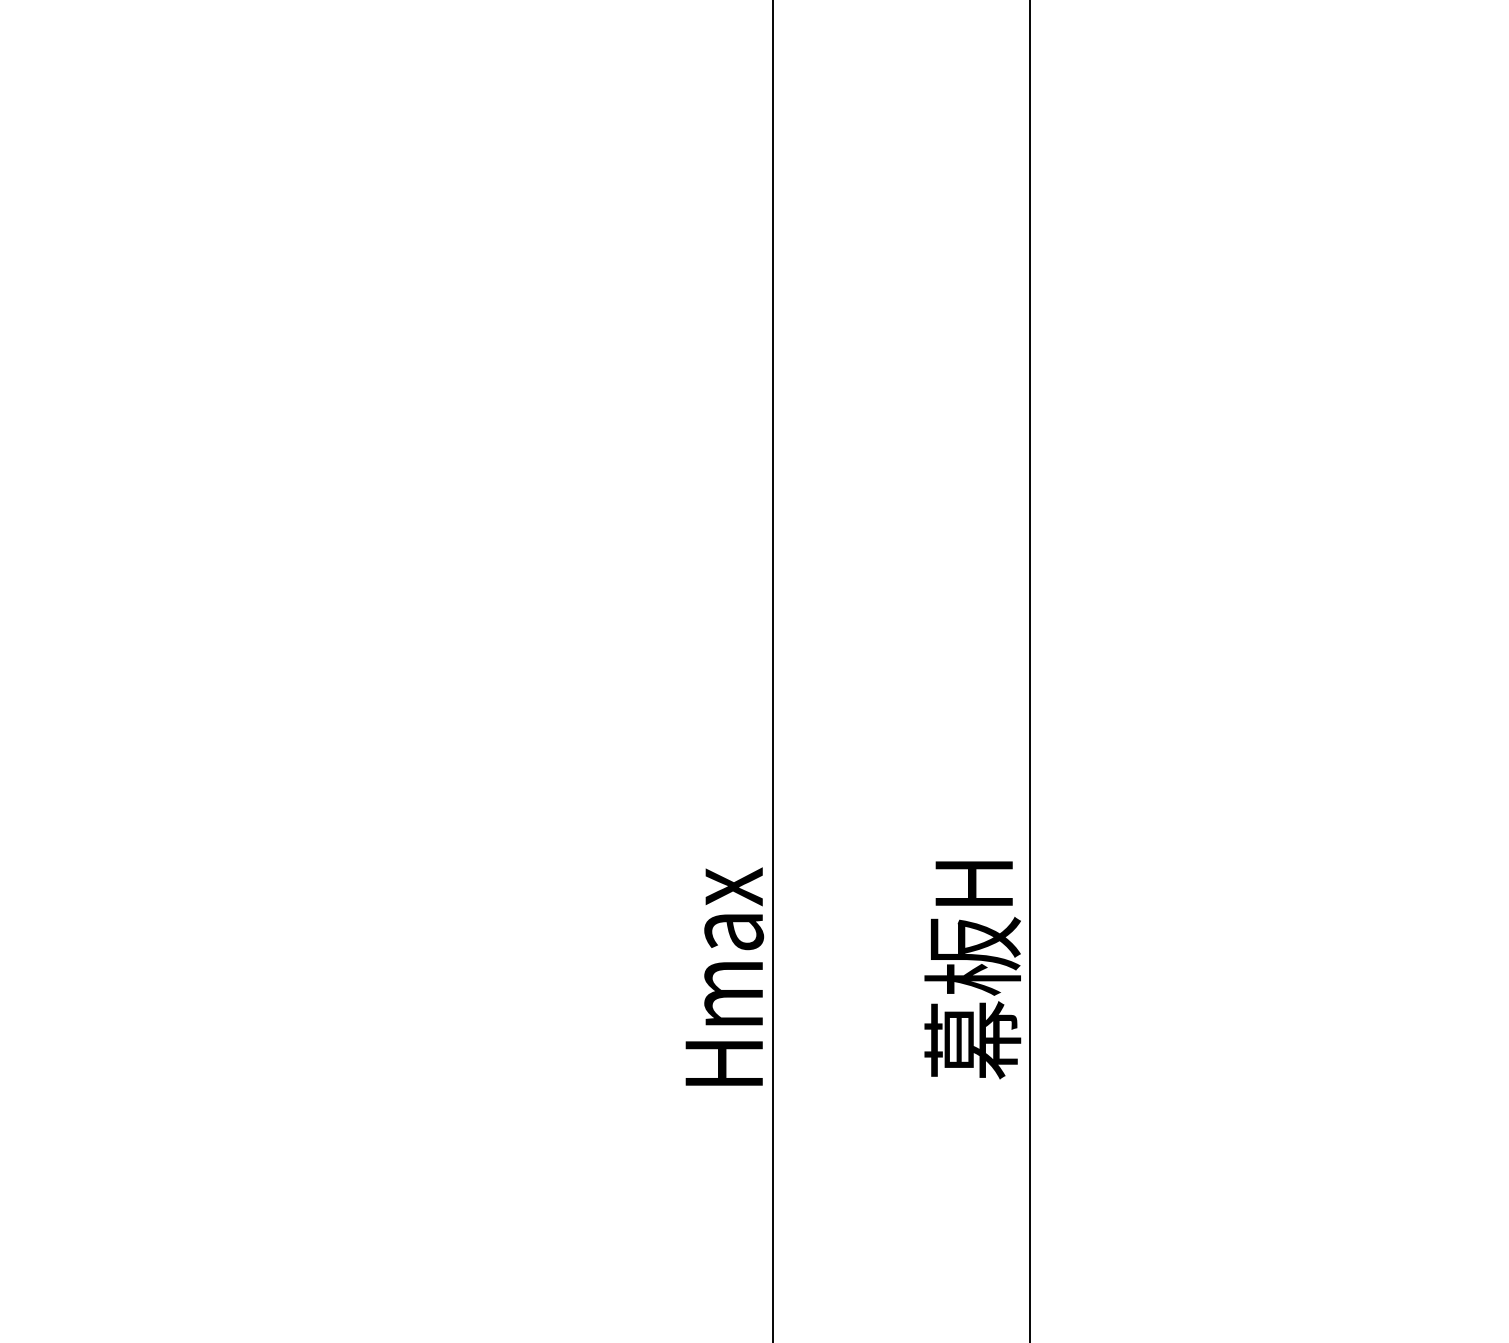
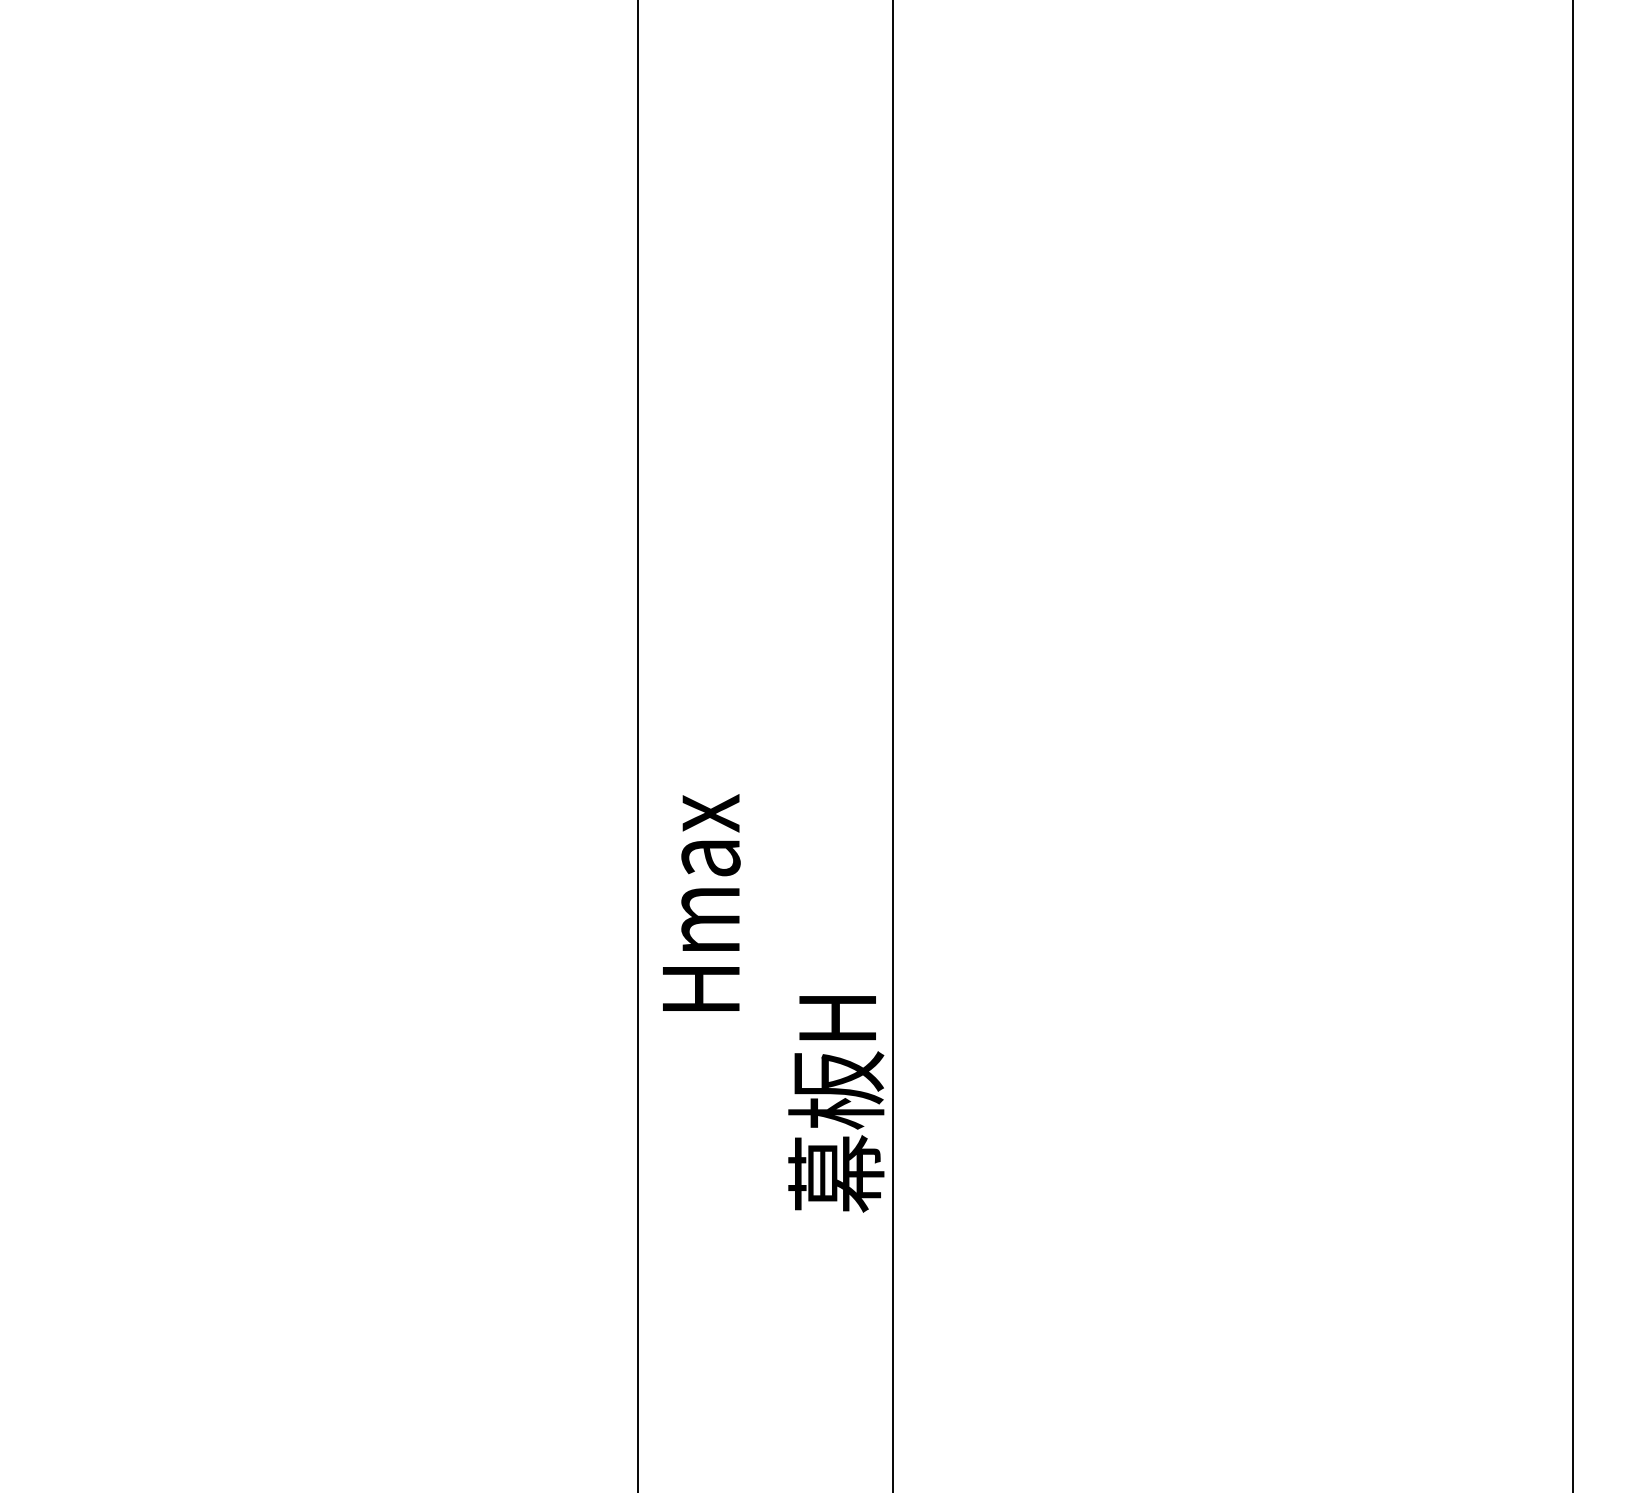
text: (972, 970) -> (836, 1104), moved
text: (724, 976) -> (701, 902), moved

